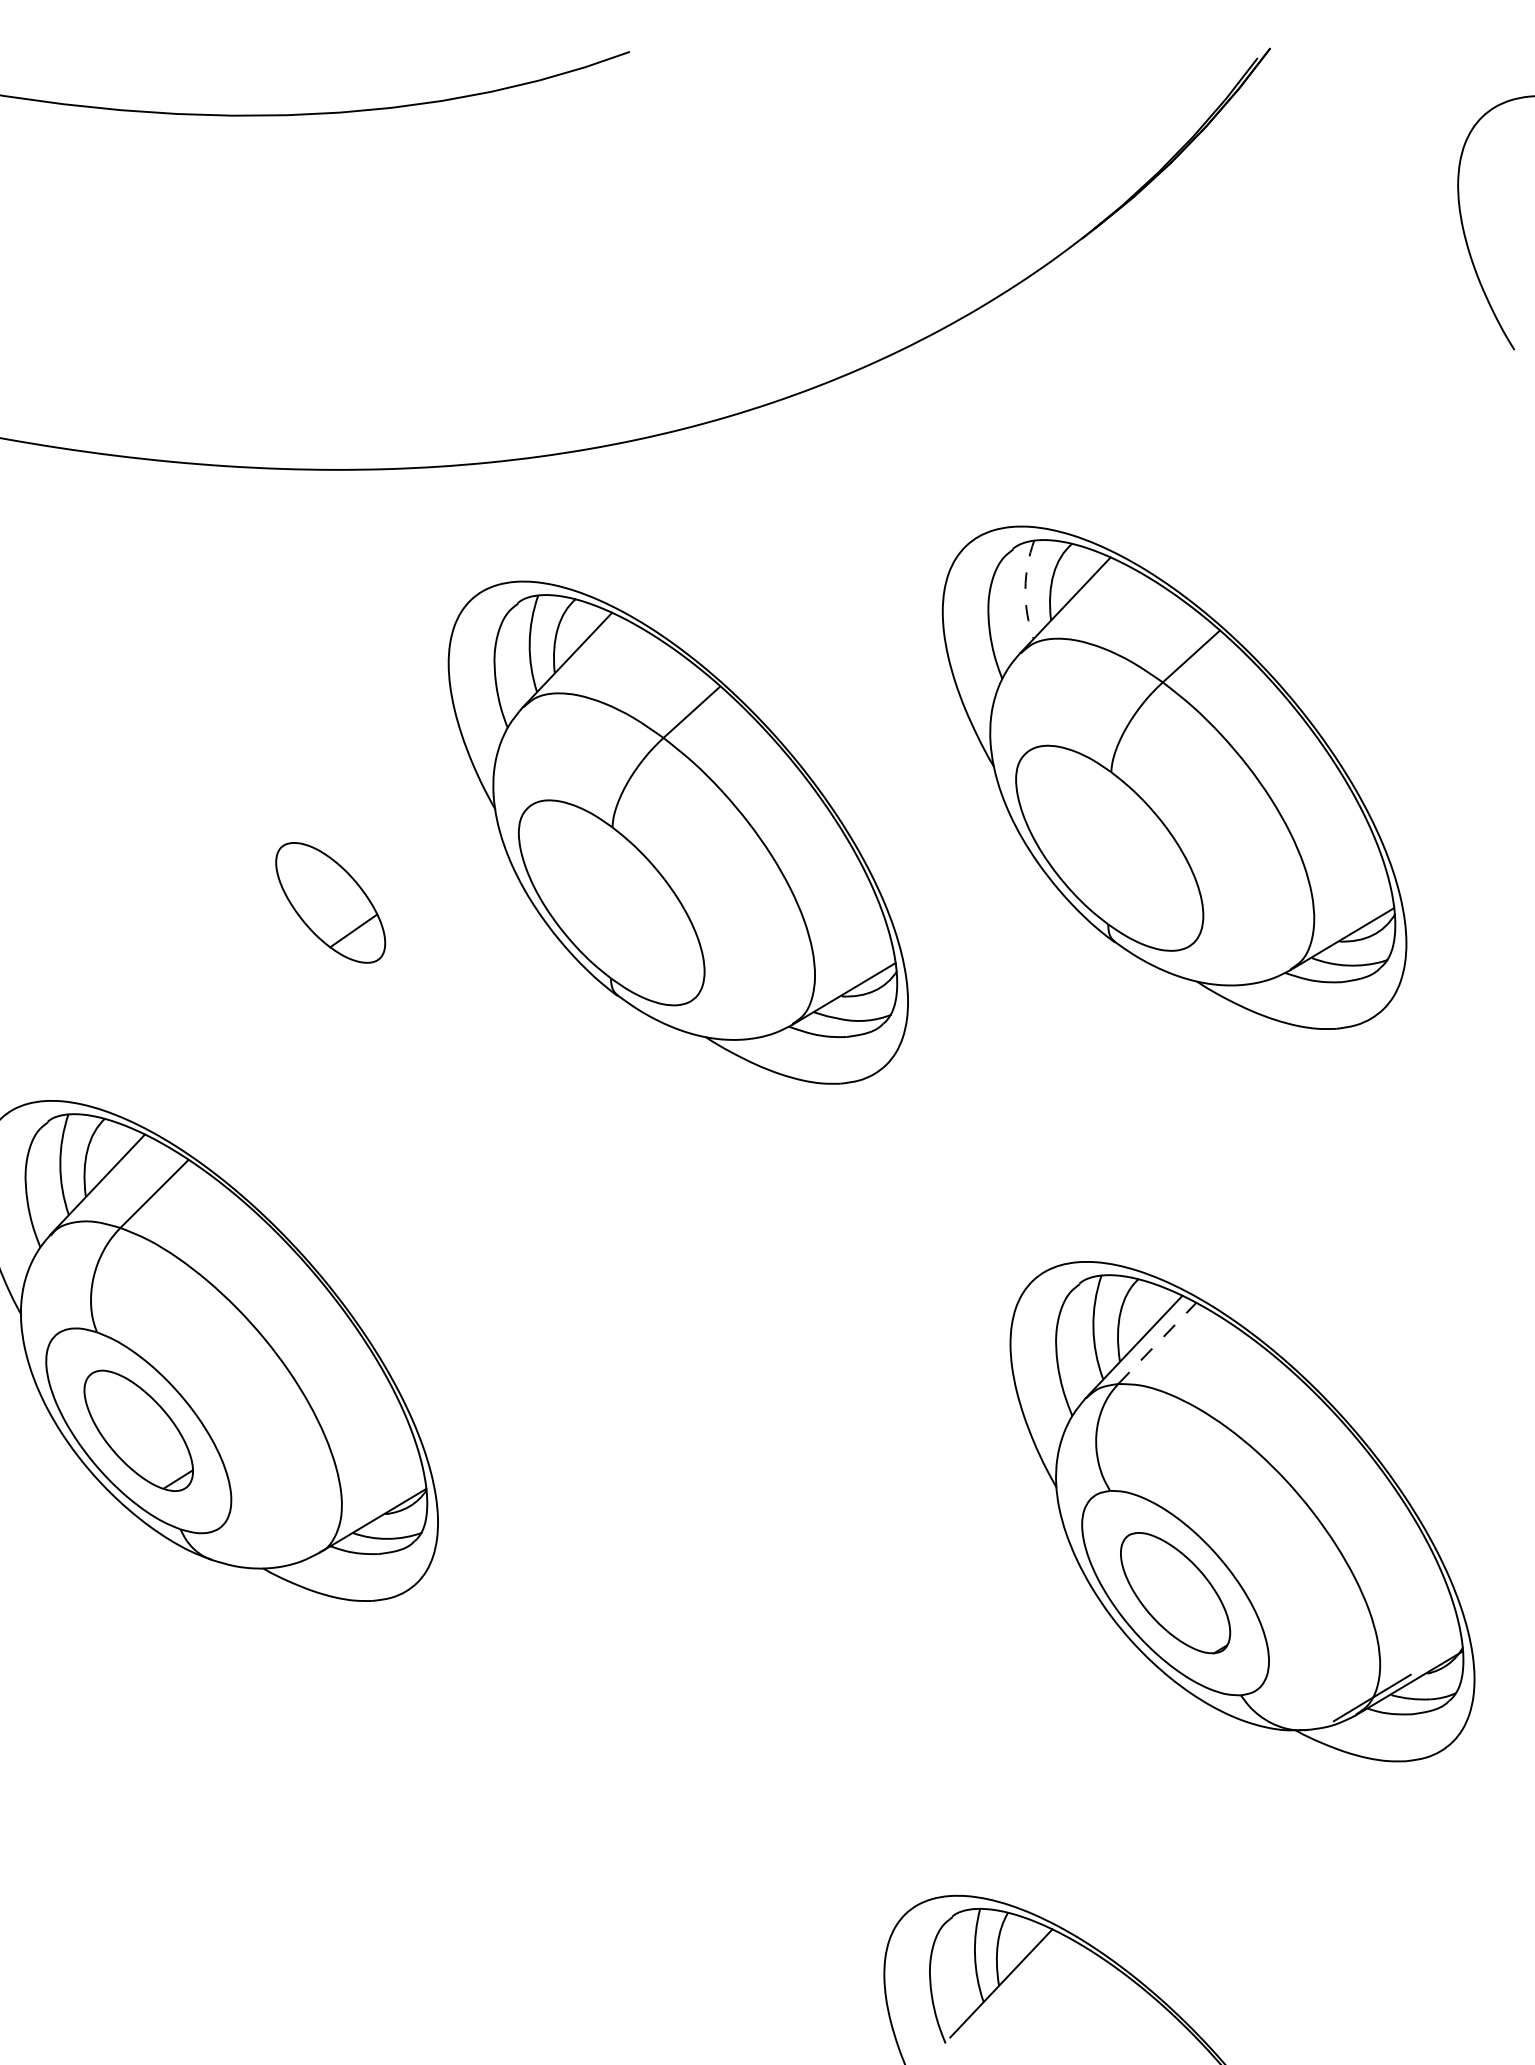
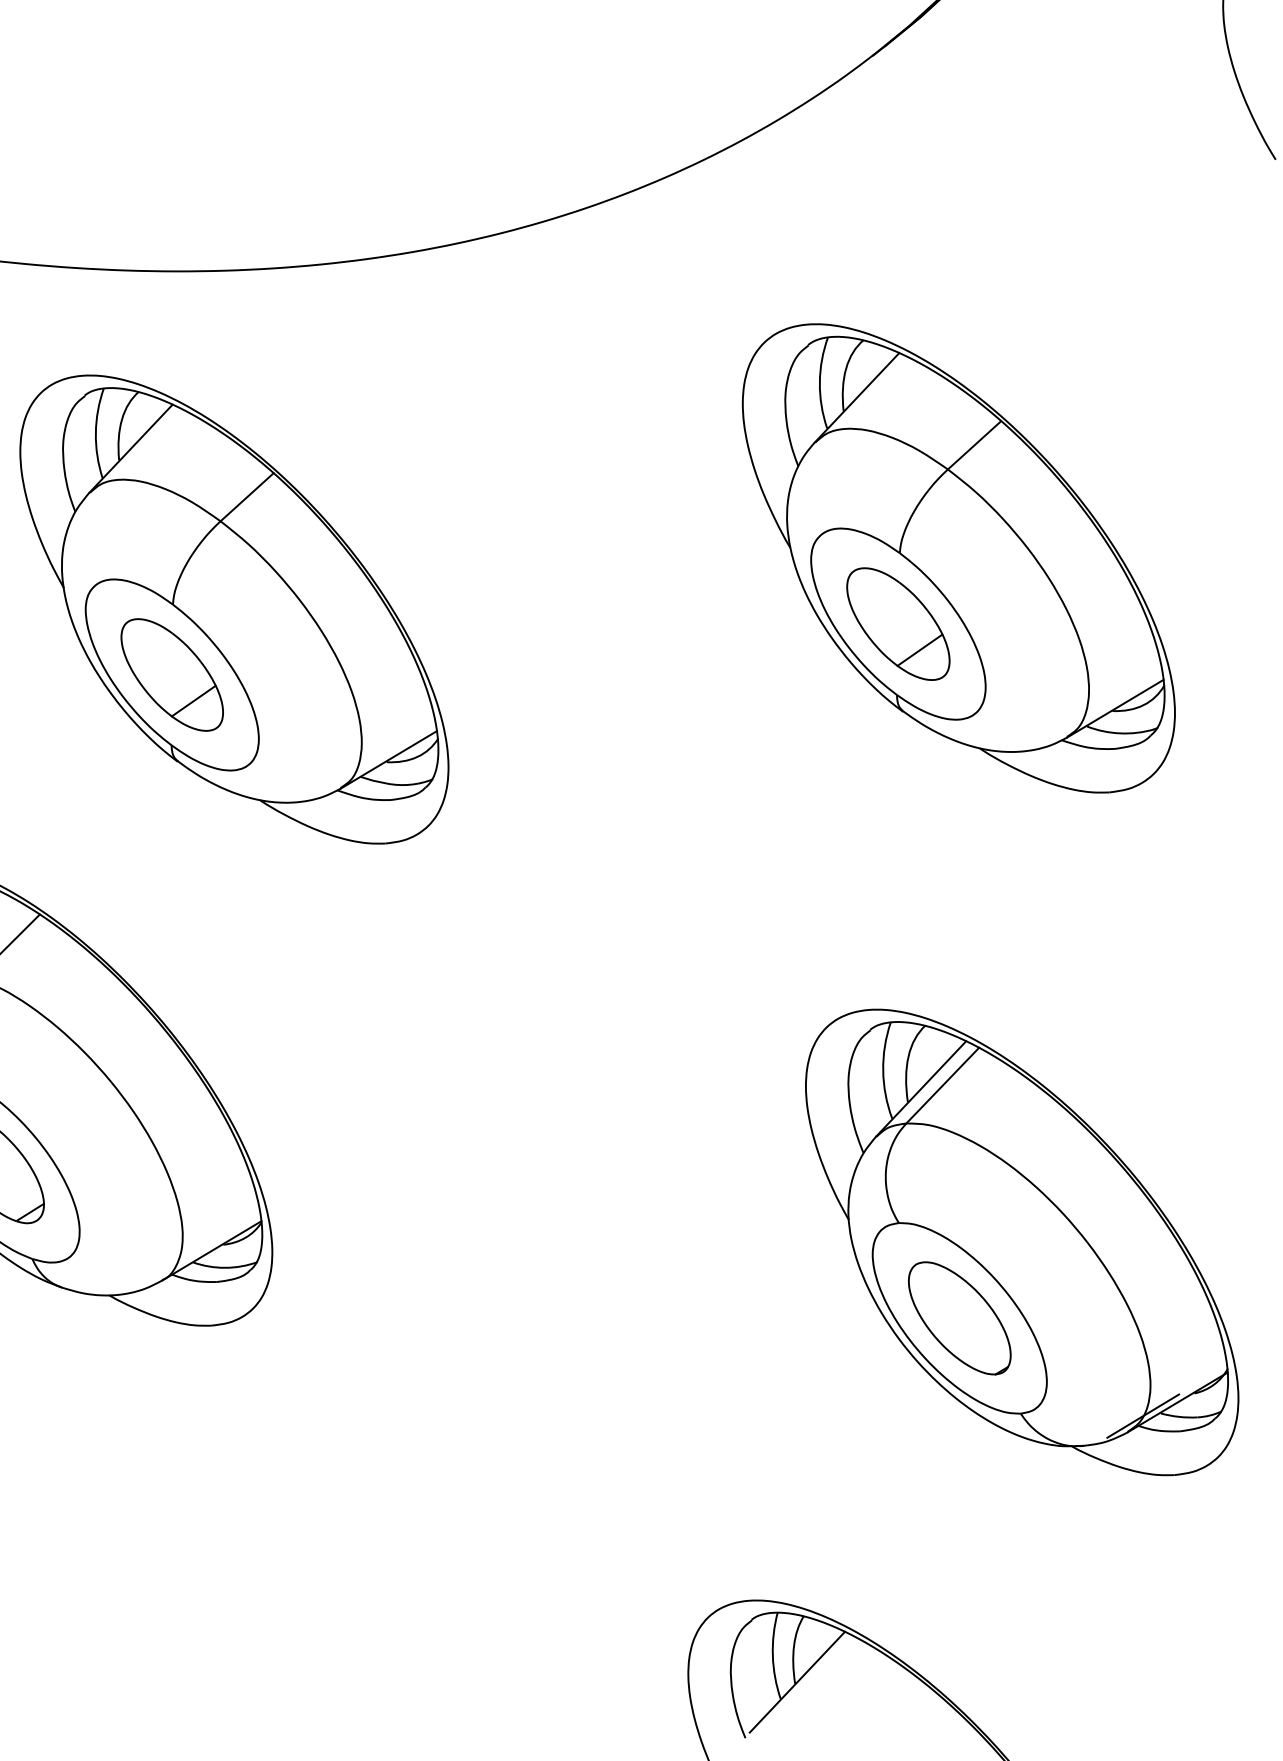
arc: (1025, 589) -> (819, 382), dashed -> solid
part: (677, 832) -> (233, 609), moved
part: (1109, 848) -> (898, 624), added
line: (1157, 1343) -> (942, 1085), dashed -> solid

